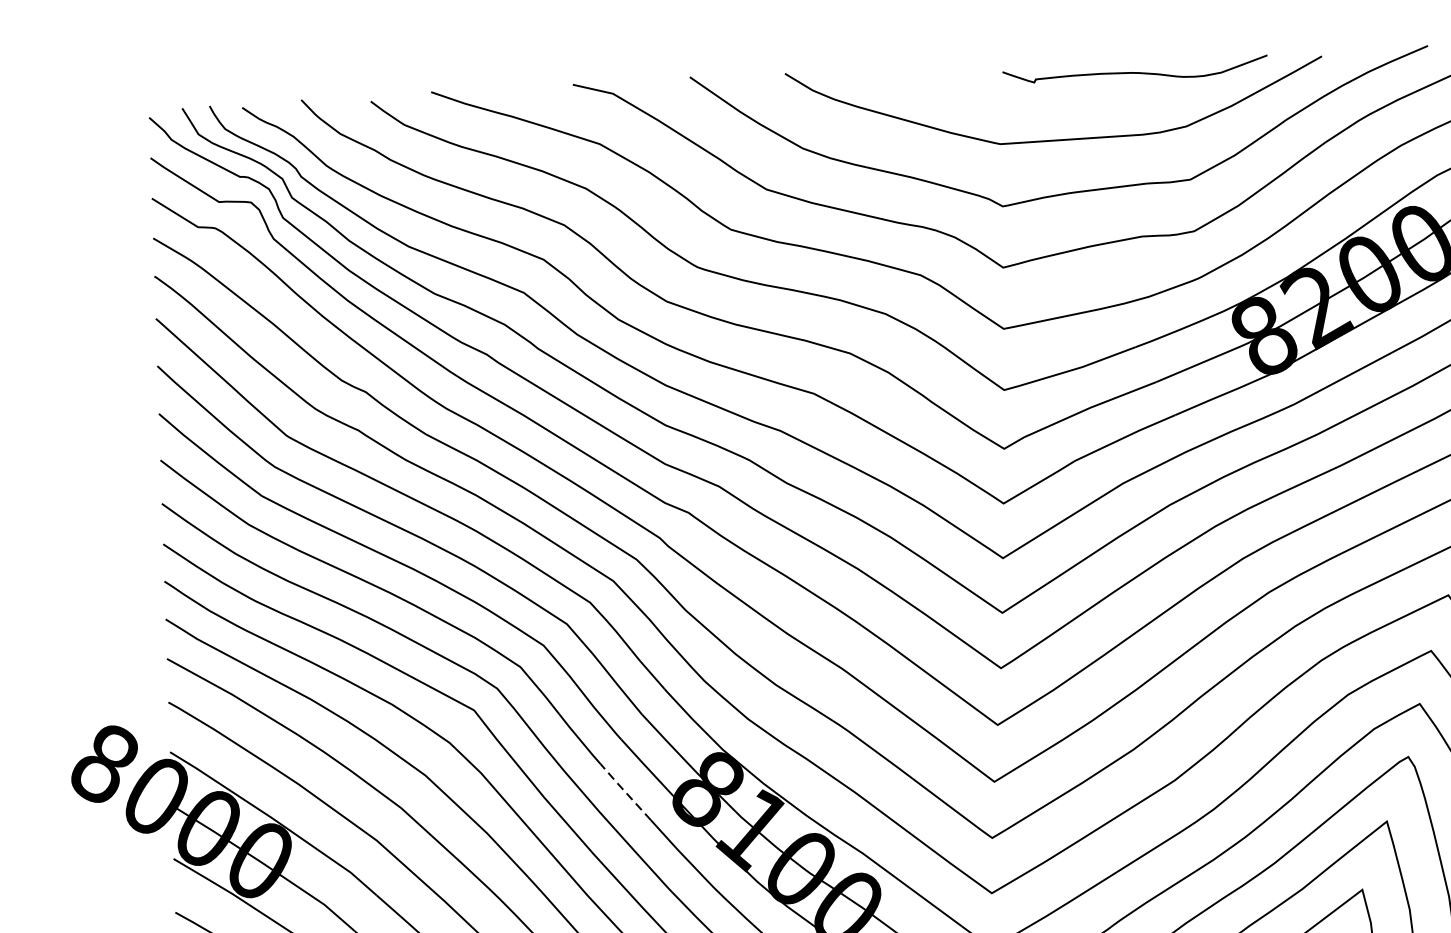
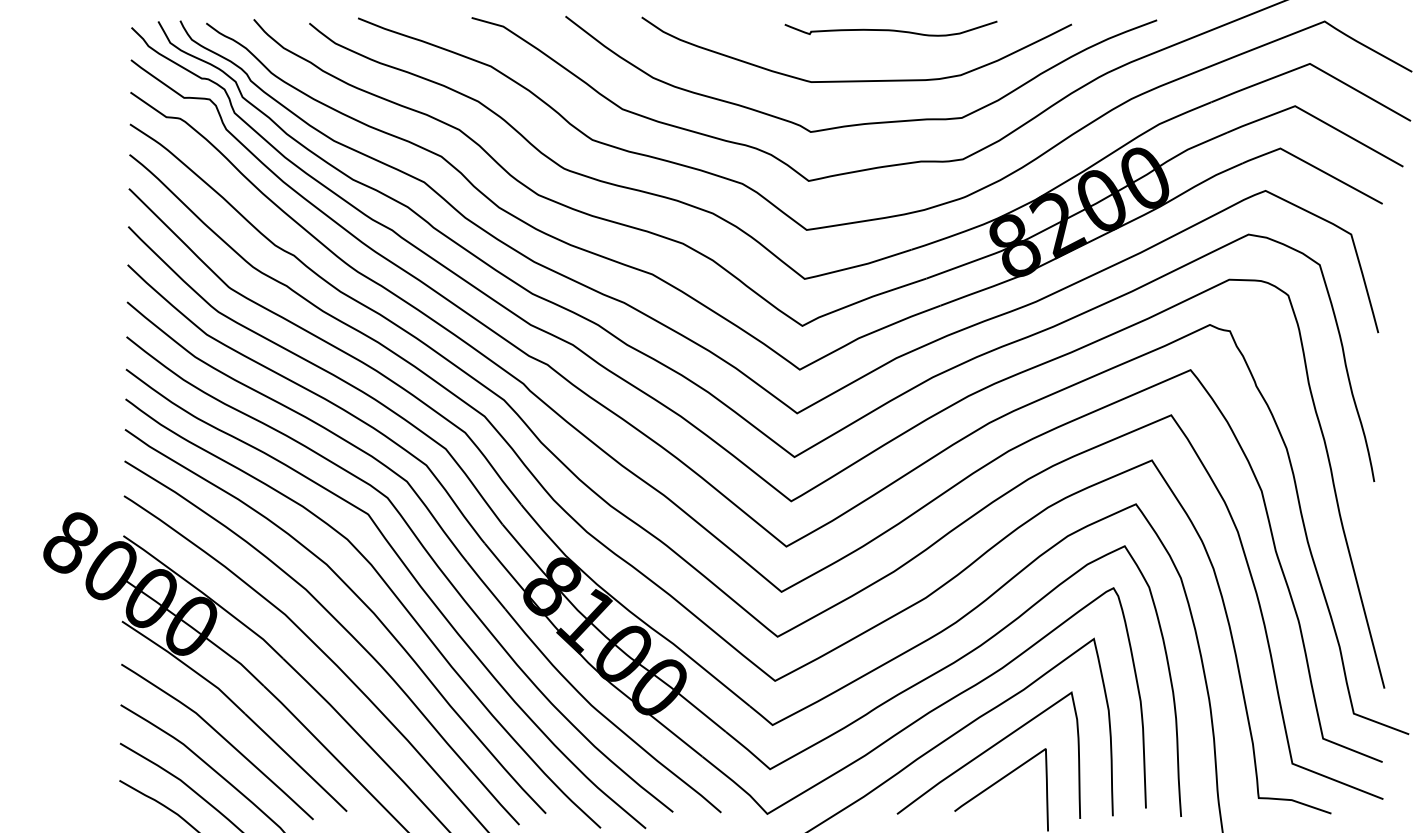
curve: (1134, 71) -> (890, 29), moved
line: (624, 791) -> (485, 585), dashed -> solid

